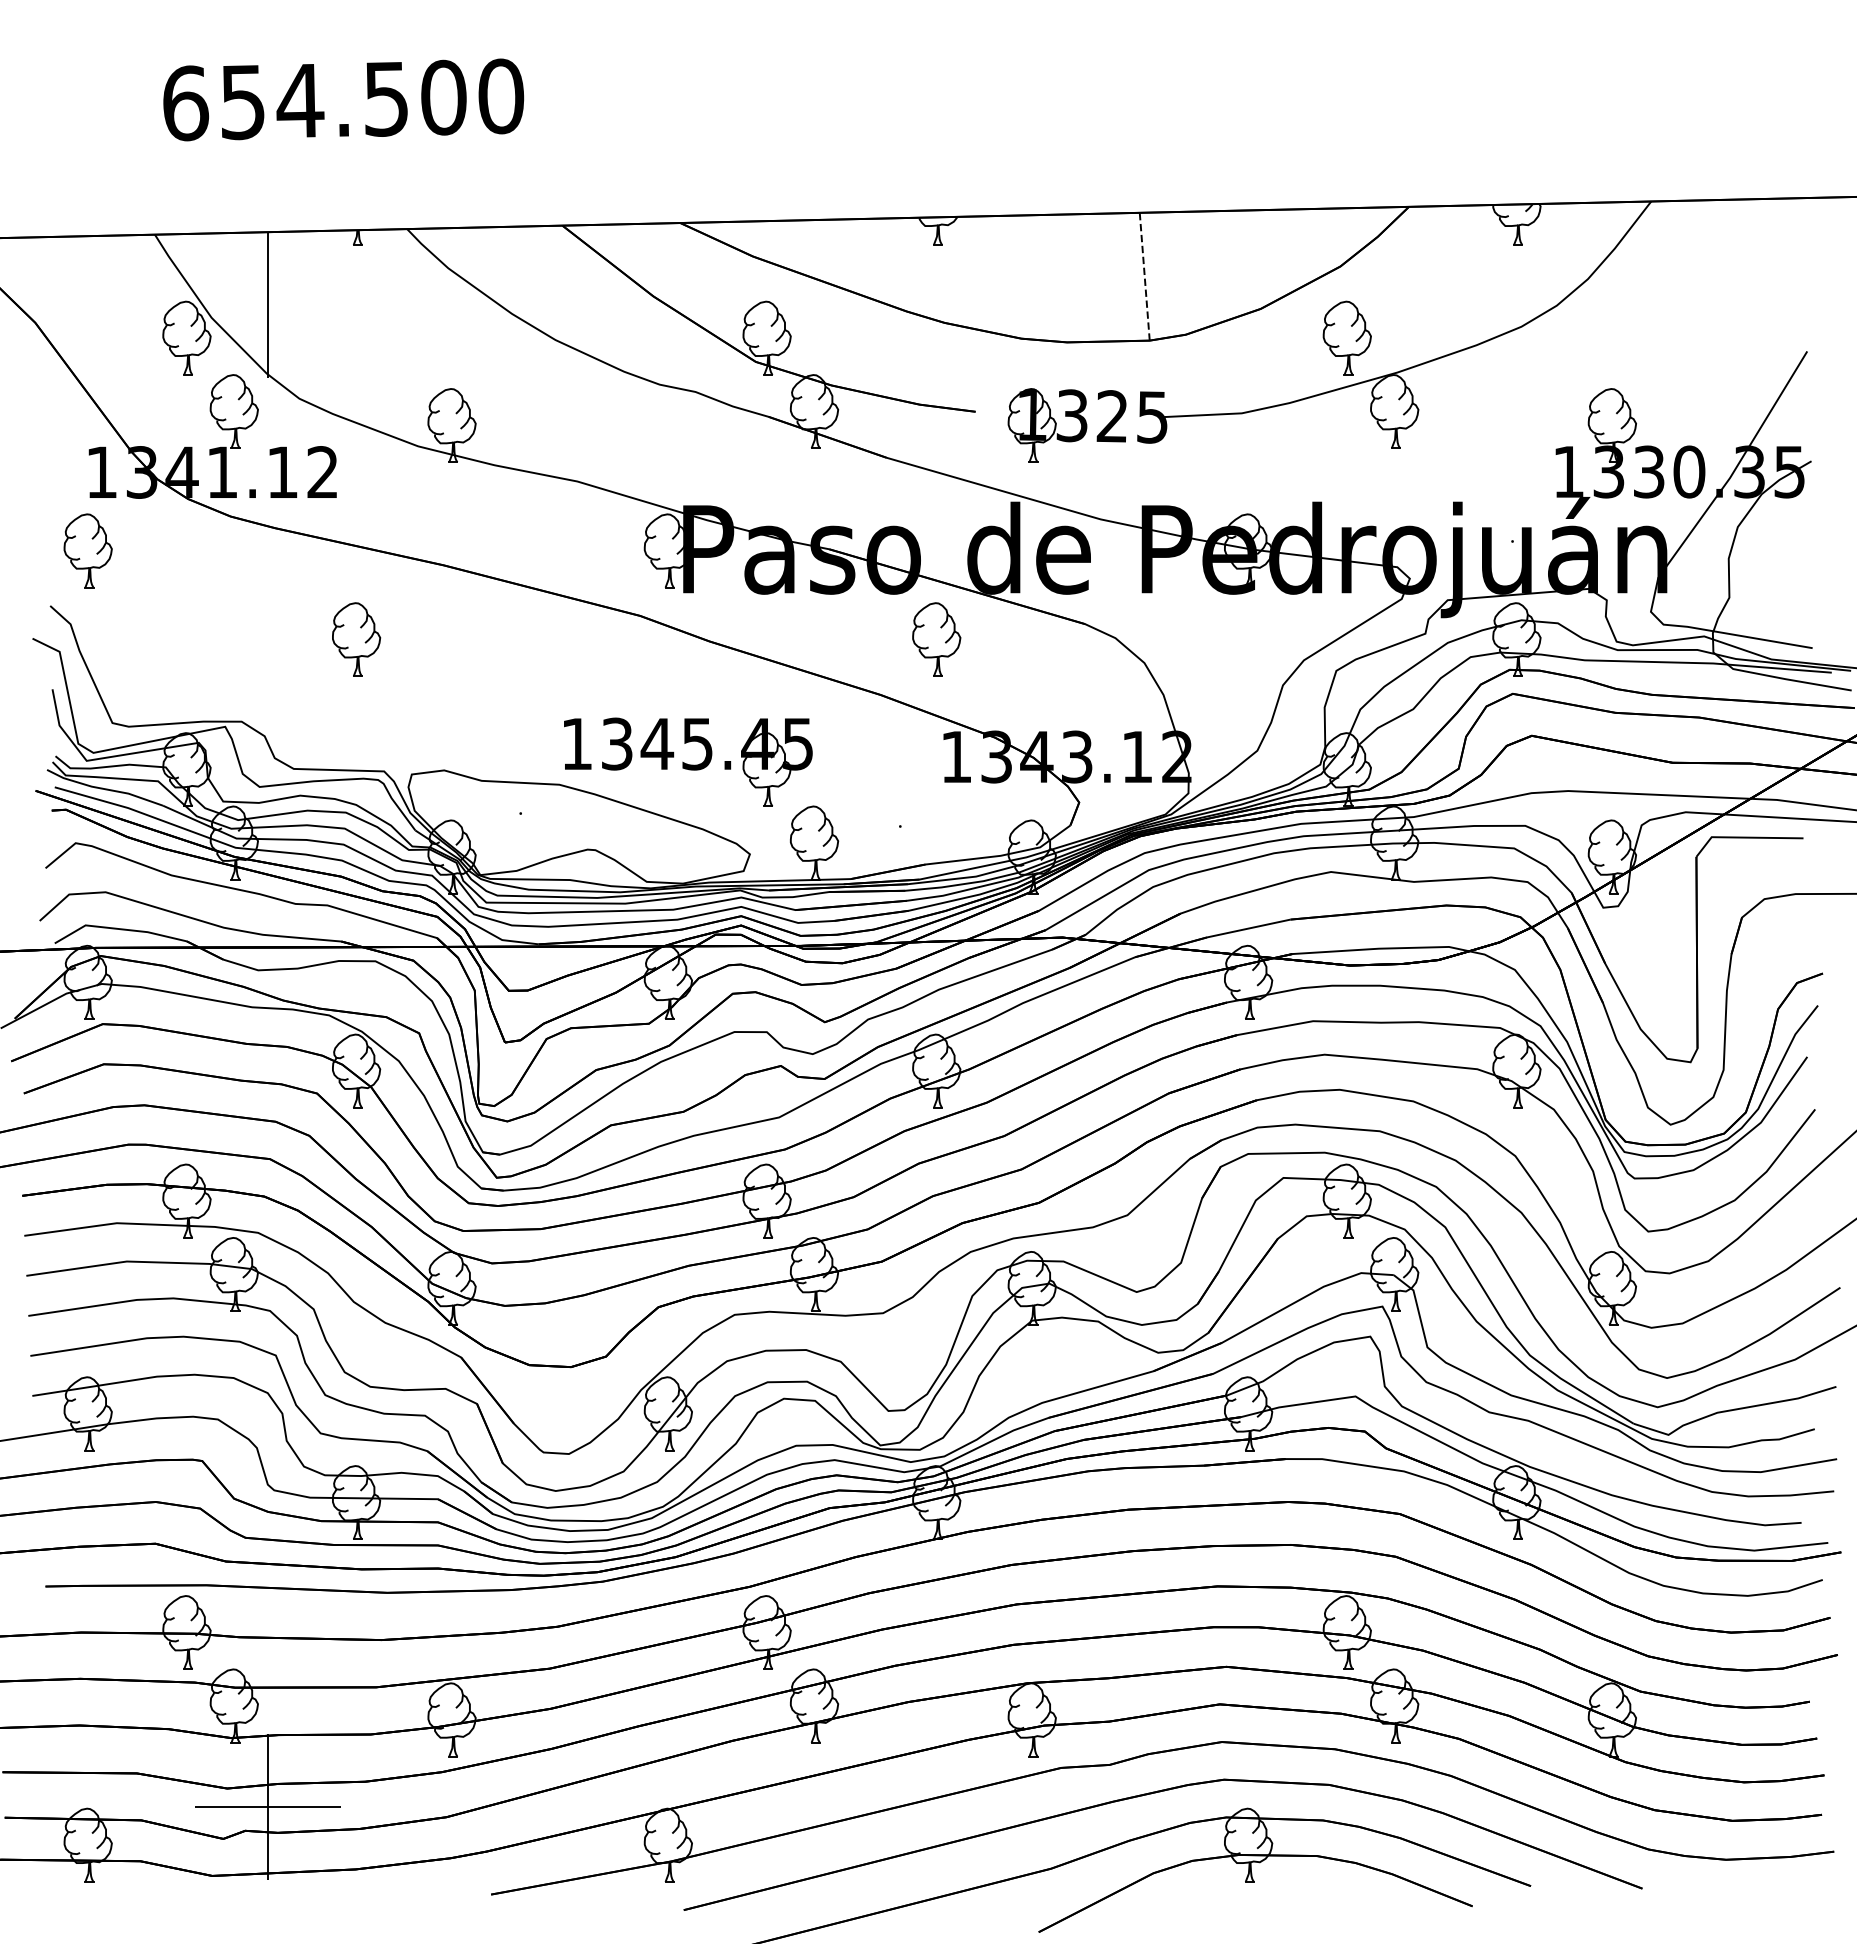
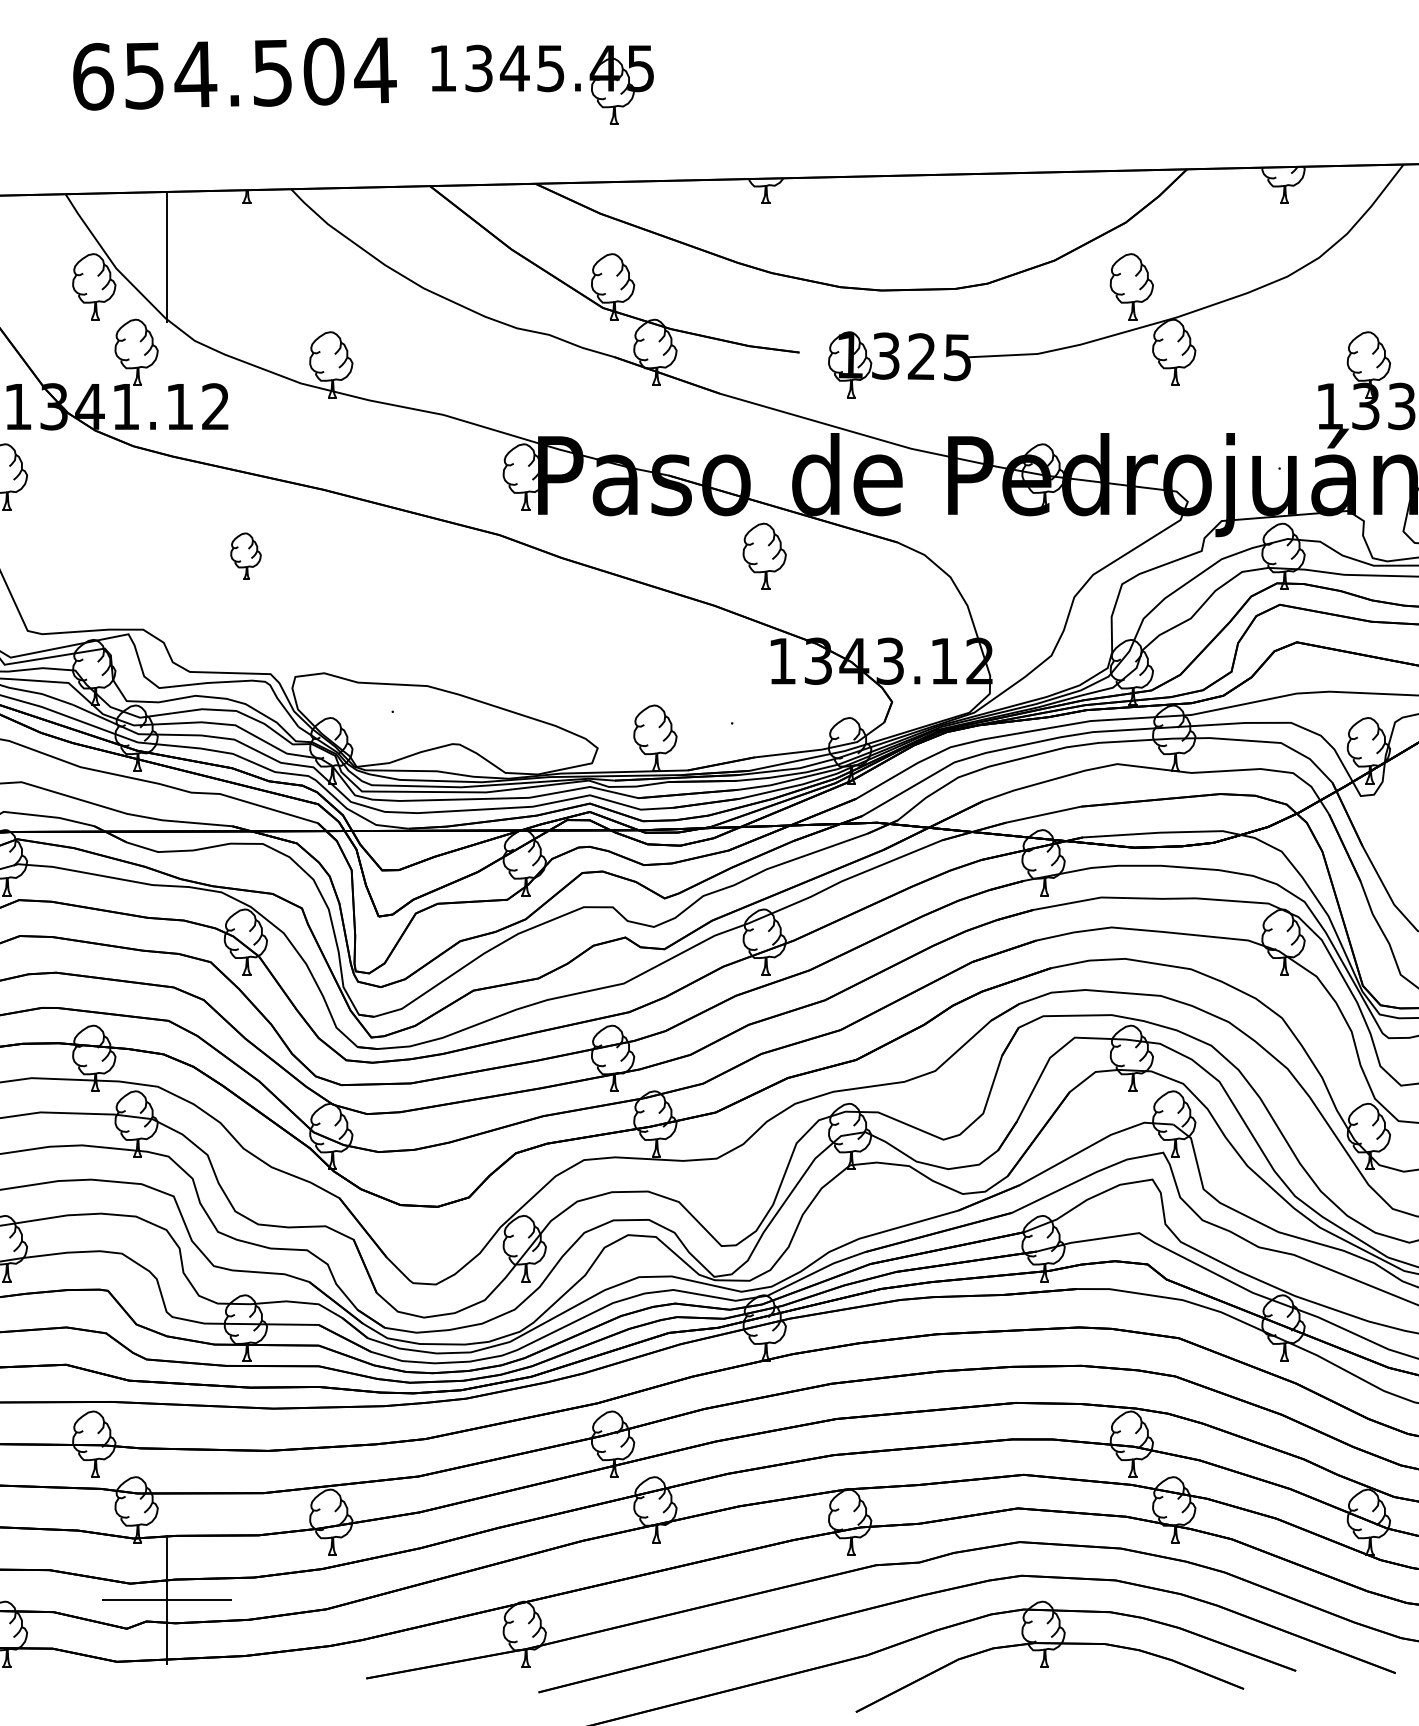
text: (501, 96) -> (375, 70), 654.500 -> 654.504
line: (1144, 276) -> (950, 231), removed
part: (356, 639) -> (245, 556), size x0.7
part: (688, 761) -> (542, 84), moved

